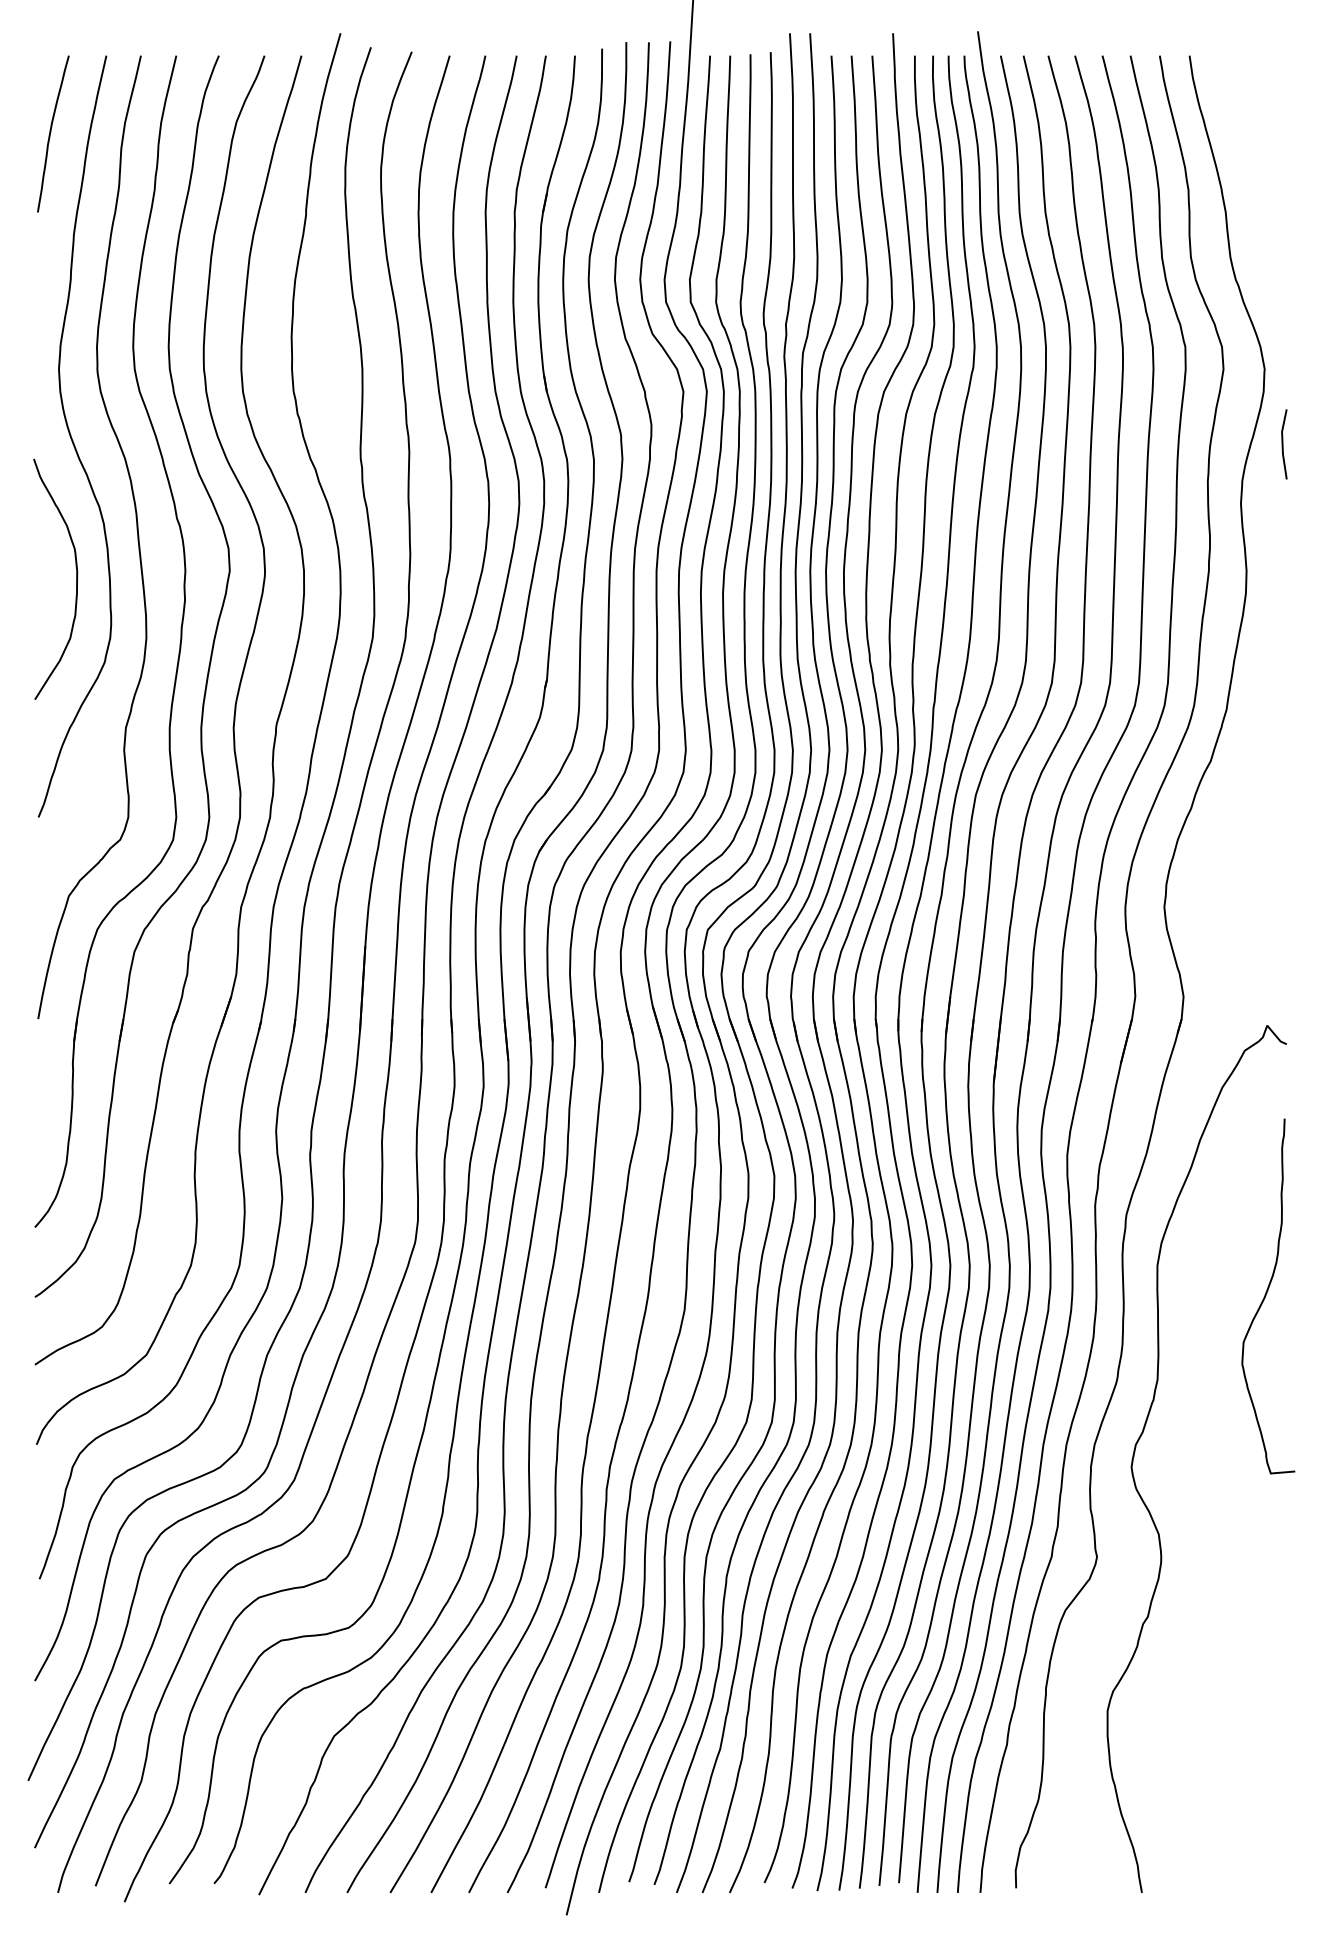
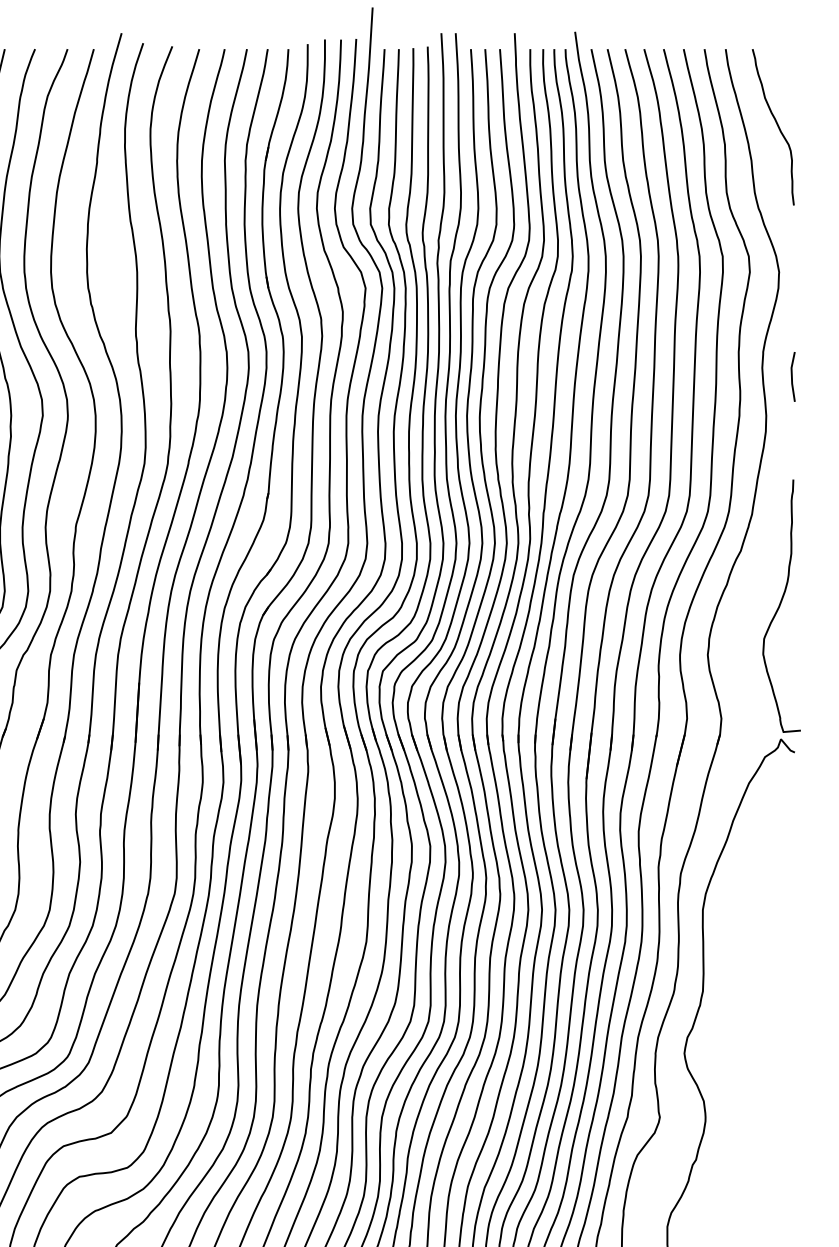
curve: (1261, 162) -> (776, 125), added
line: (1283, 444) -> (792, 377), moved
curve: (1266, 1295) -> (780, 605), moved

